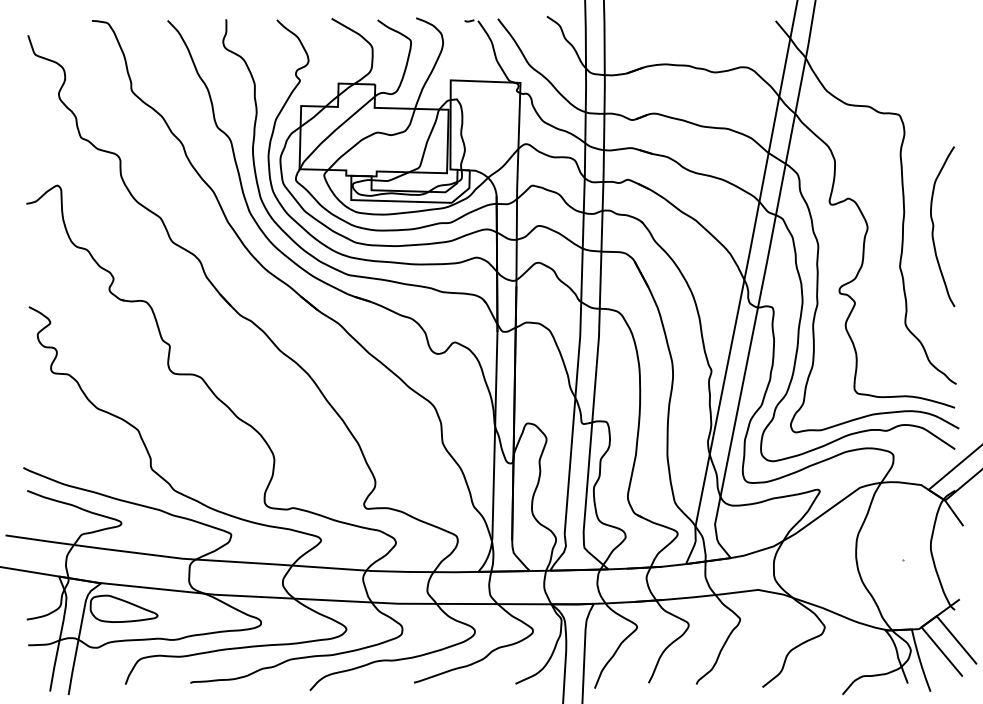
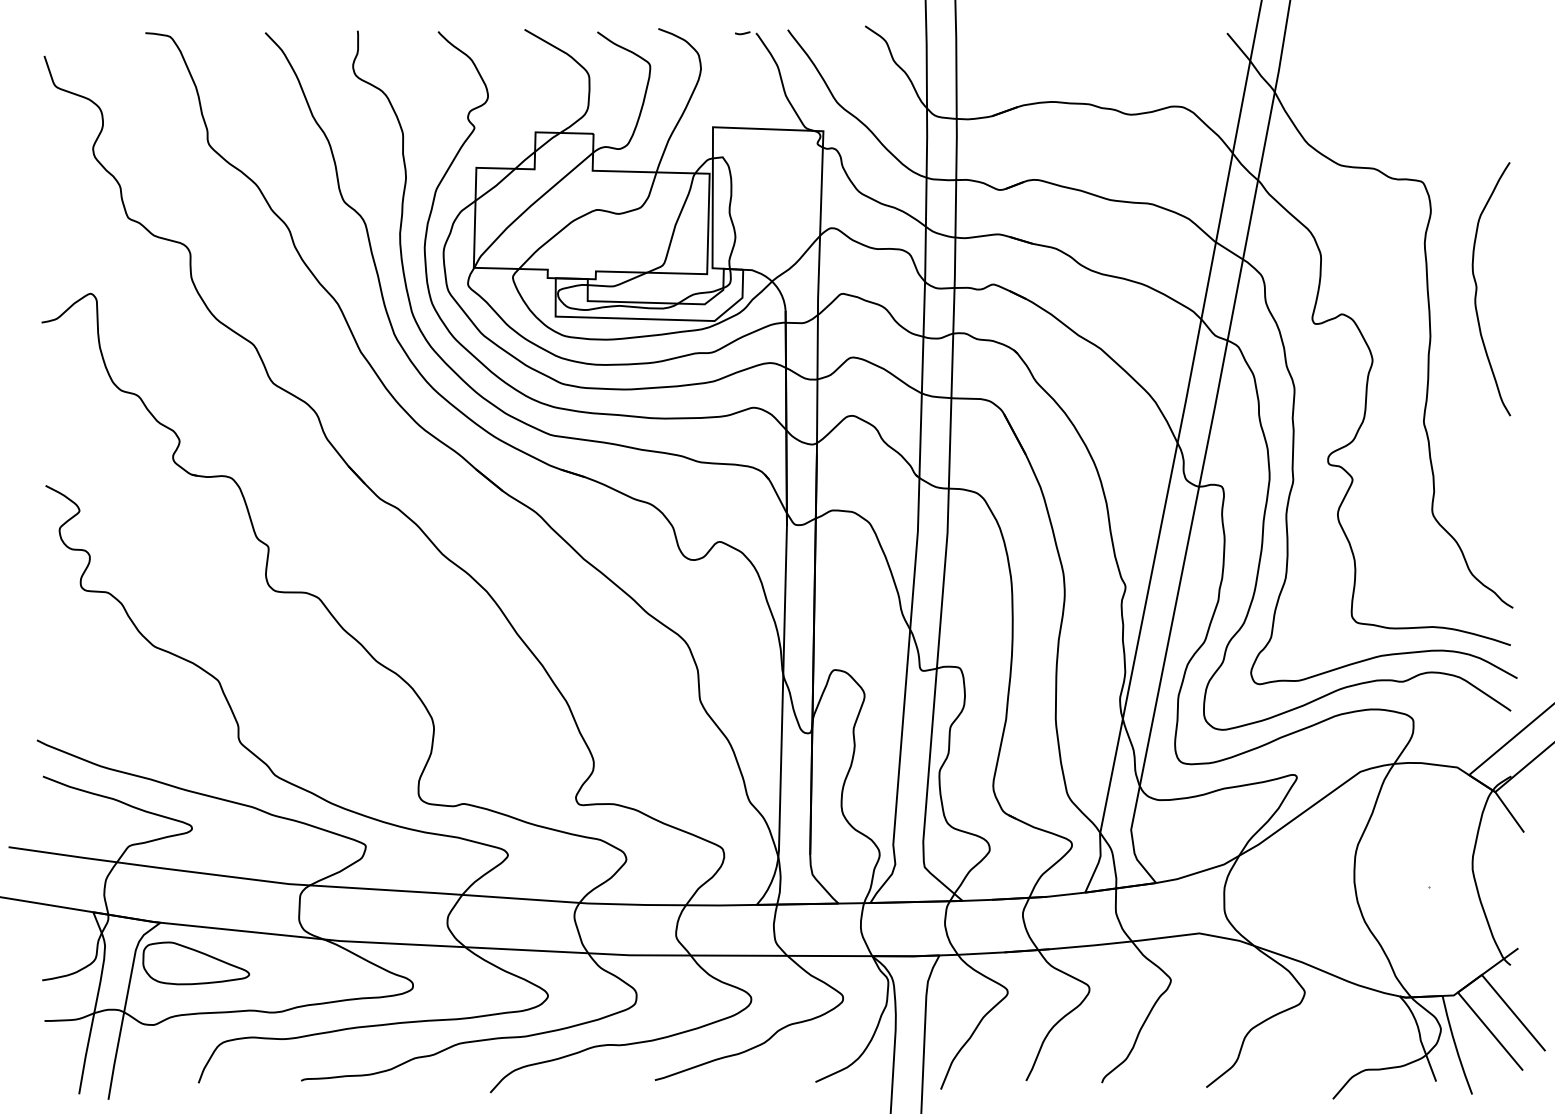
curve: (934, 226) -> (1478, 288), moved

